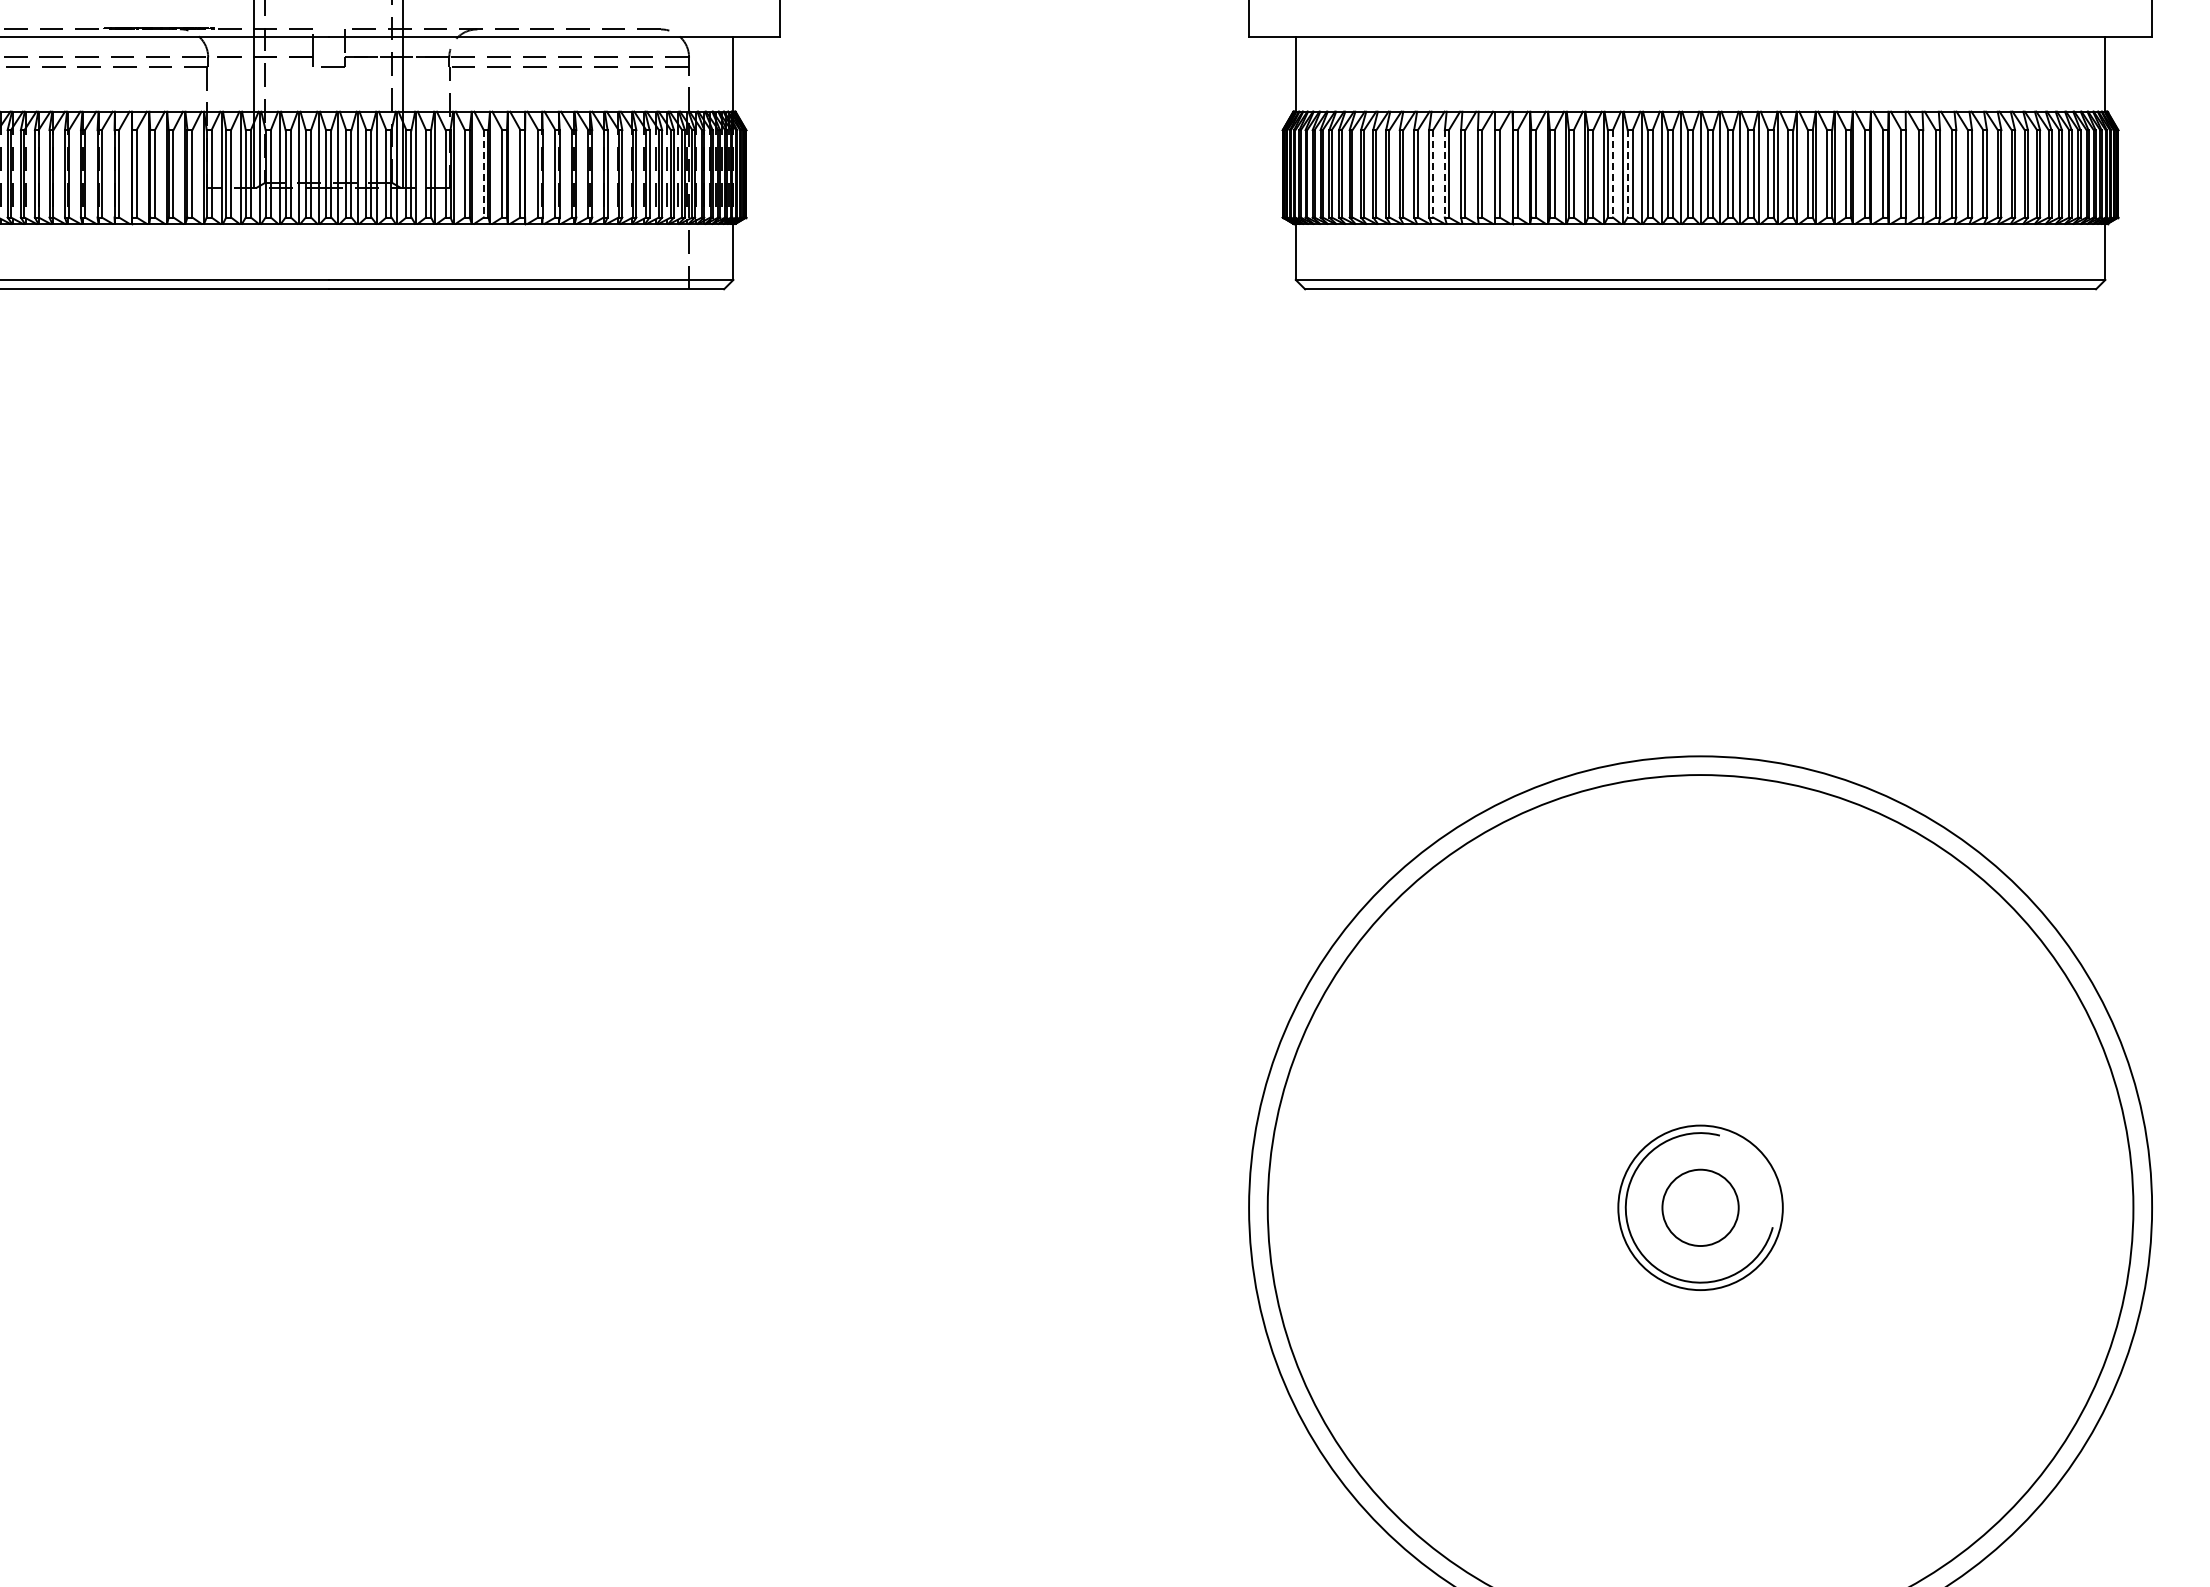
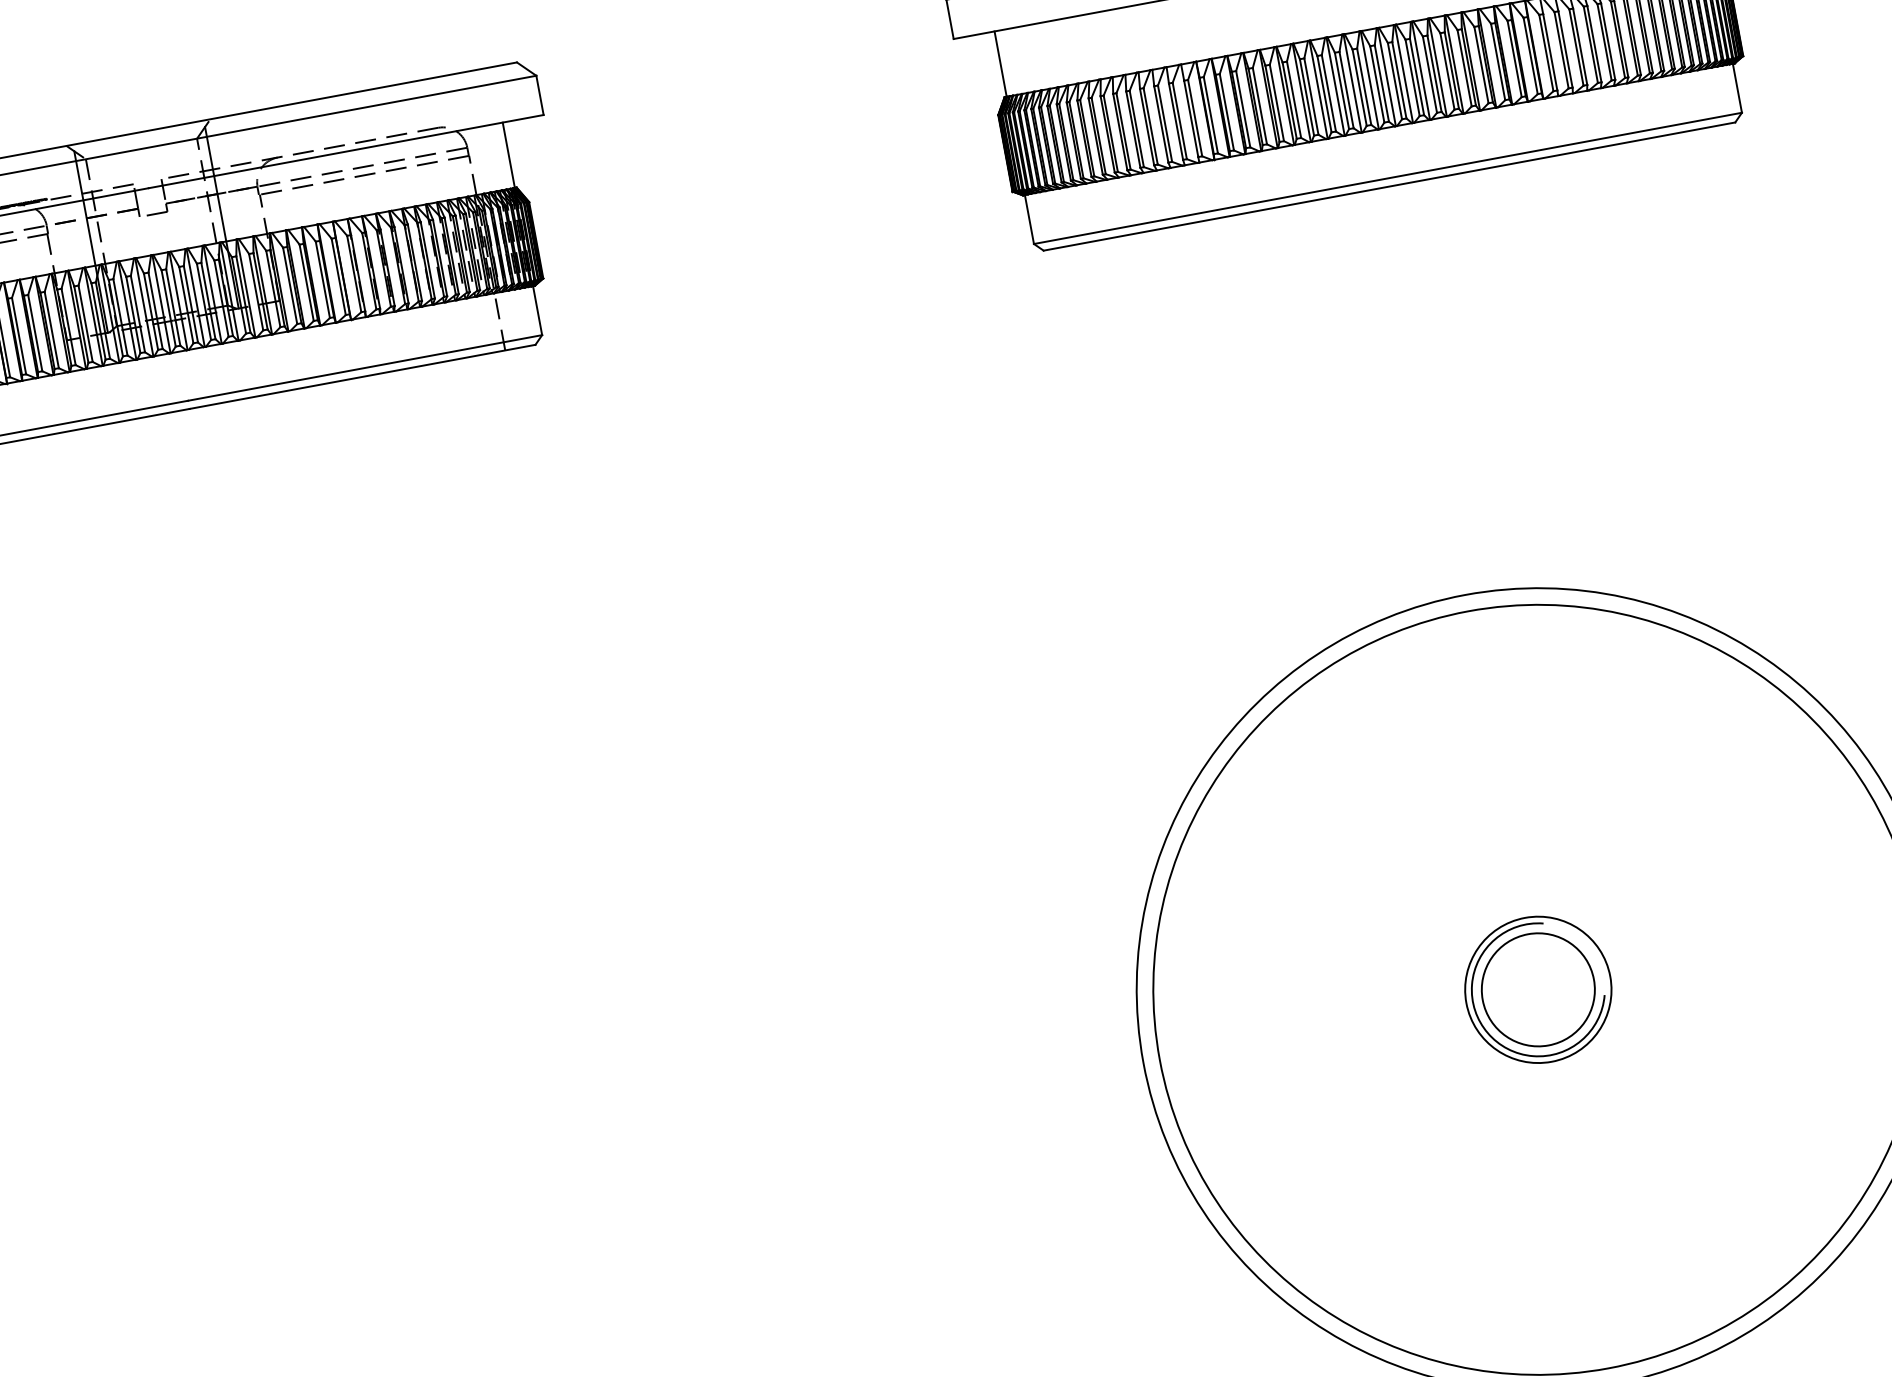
line: (483, 173) -> (306, 282), dashed -> solid
line: (1433, 173) -> (1137, 128), dashed -> solid
line: (1444, 173) -> (1146, 126), dashed -> solid
line: (1612, 173) -> (1293, 99), dashed -> solid
line: (1627, 173) -> (1306, 97), dashed -> solid
circle: (1700, 1207) -> (1538, 989), size x1.67

